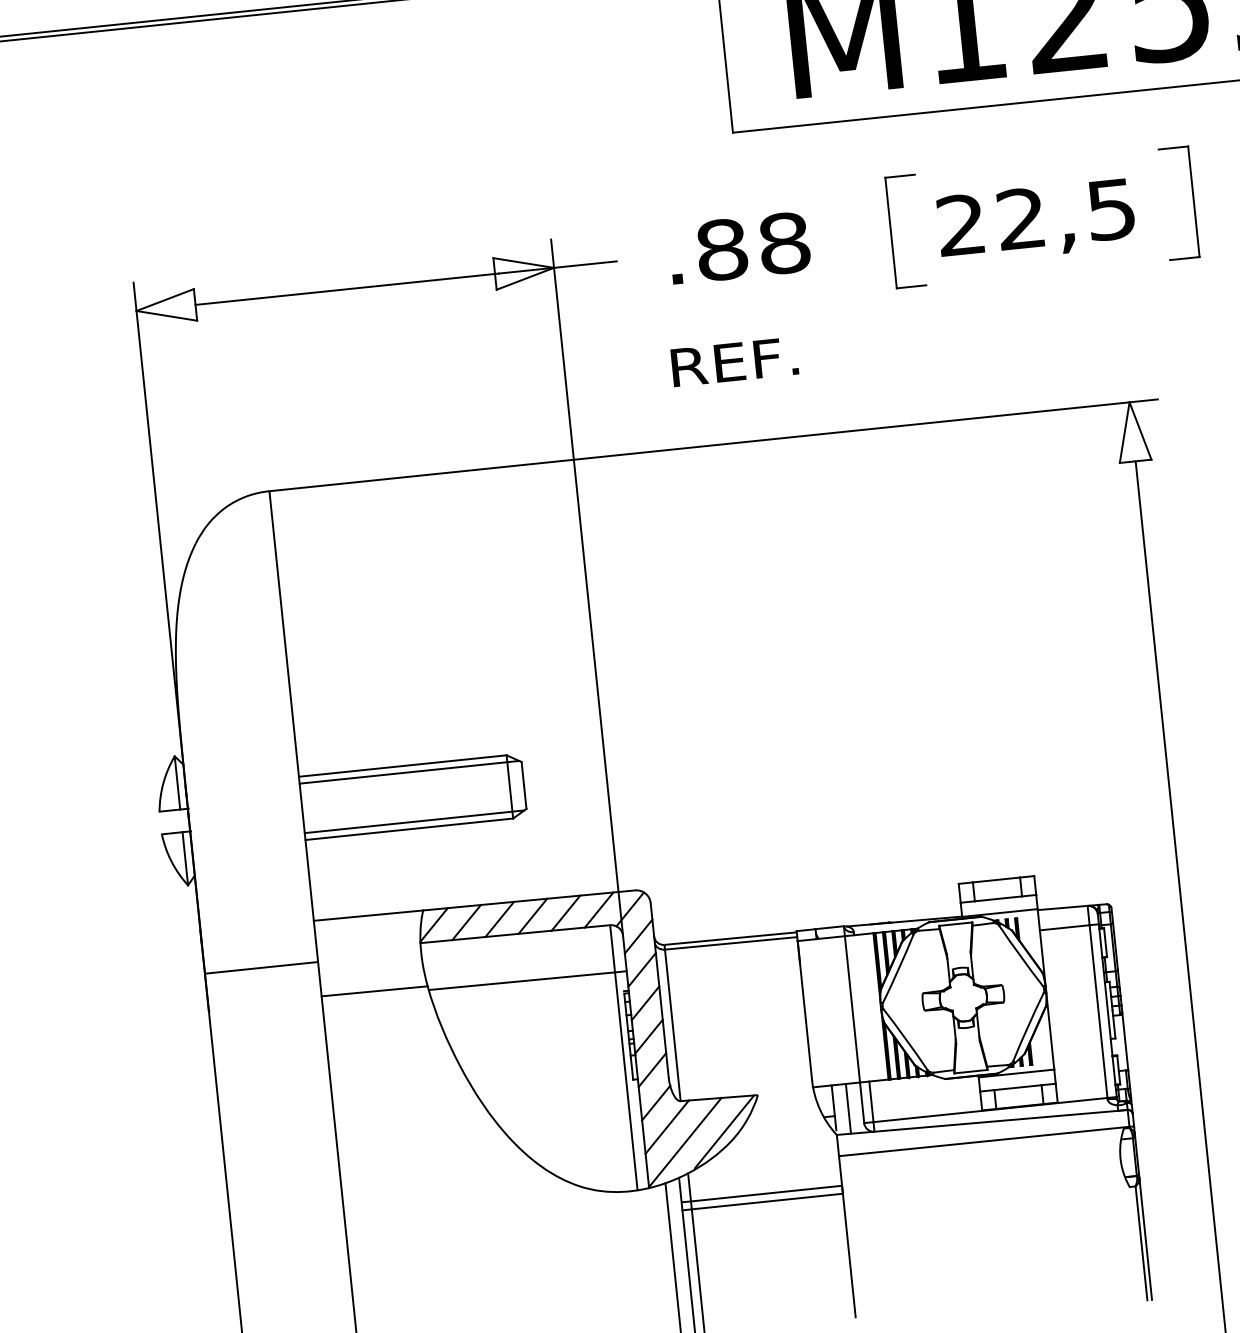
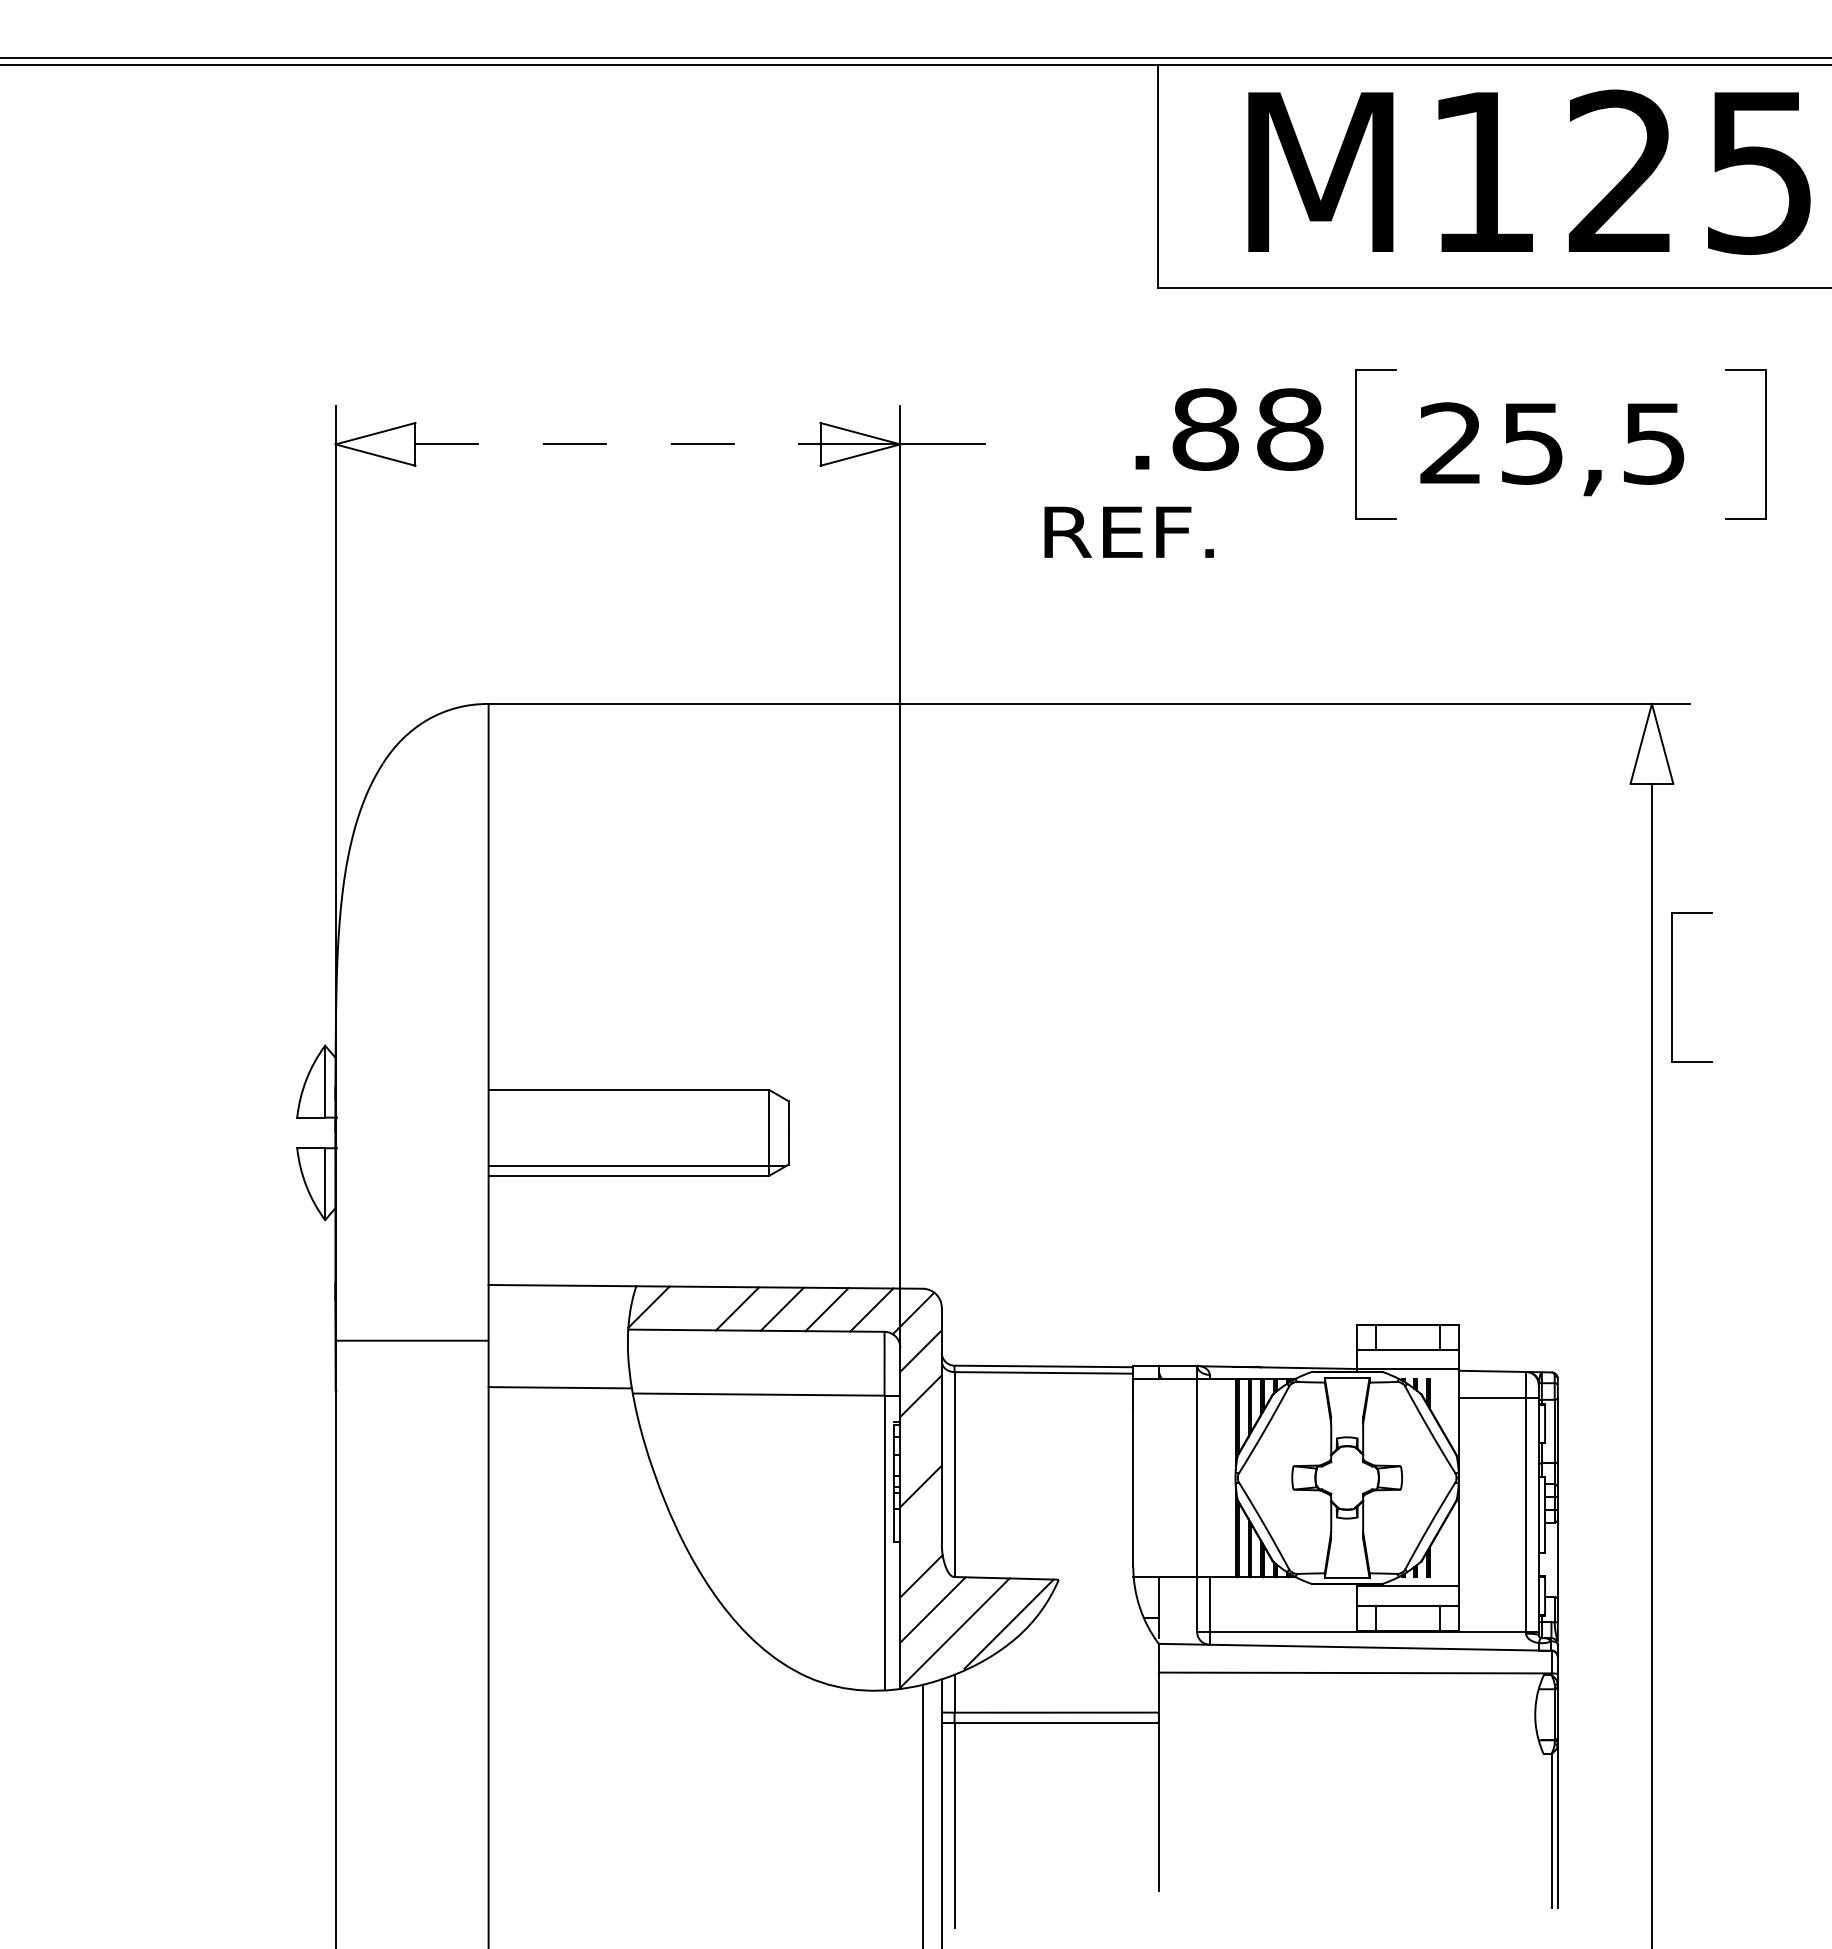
text: (1020, 218) -> (1531, 443), 22,5 -> 25,5
text: (739, 248) -> (1229, 429), moved
line: (347, 289) -> (621, 444), solid -> dashed
text: (734, 361) -> (1128, 531), moved
part: (1166, 610) -> (1672, 987), added
line: (409, 772) -> (636, 1099), removed
line: (466, 921) -> (692, 1307), removed
line: (645, 1003) -> (920, 1441), removed
line: (652, 1070) -> (920, 1531), removed
line: (848, 1108) -> (1178, 1610), removed

